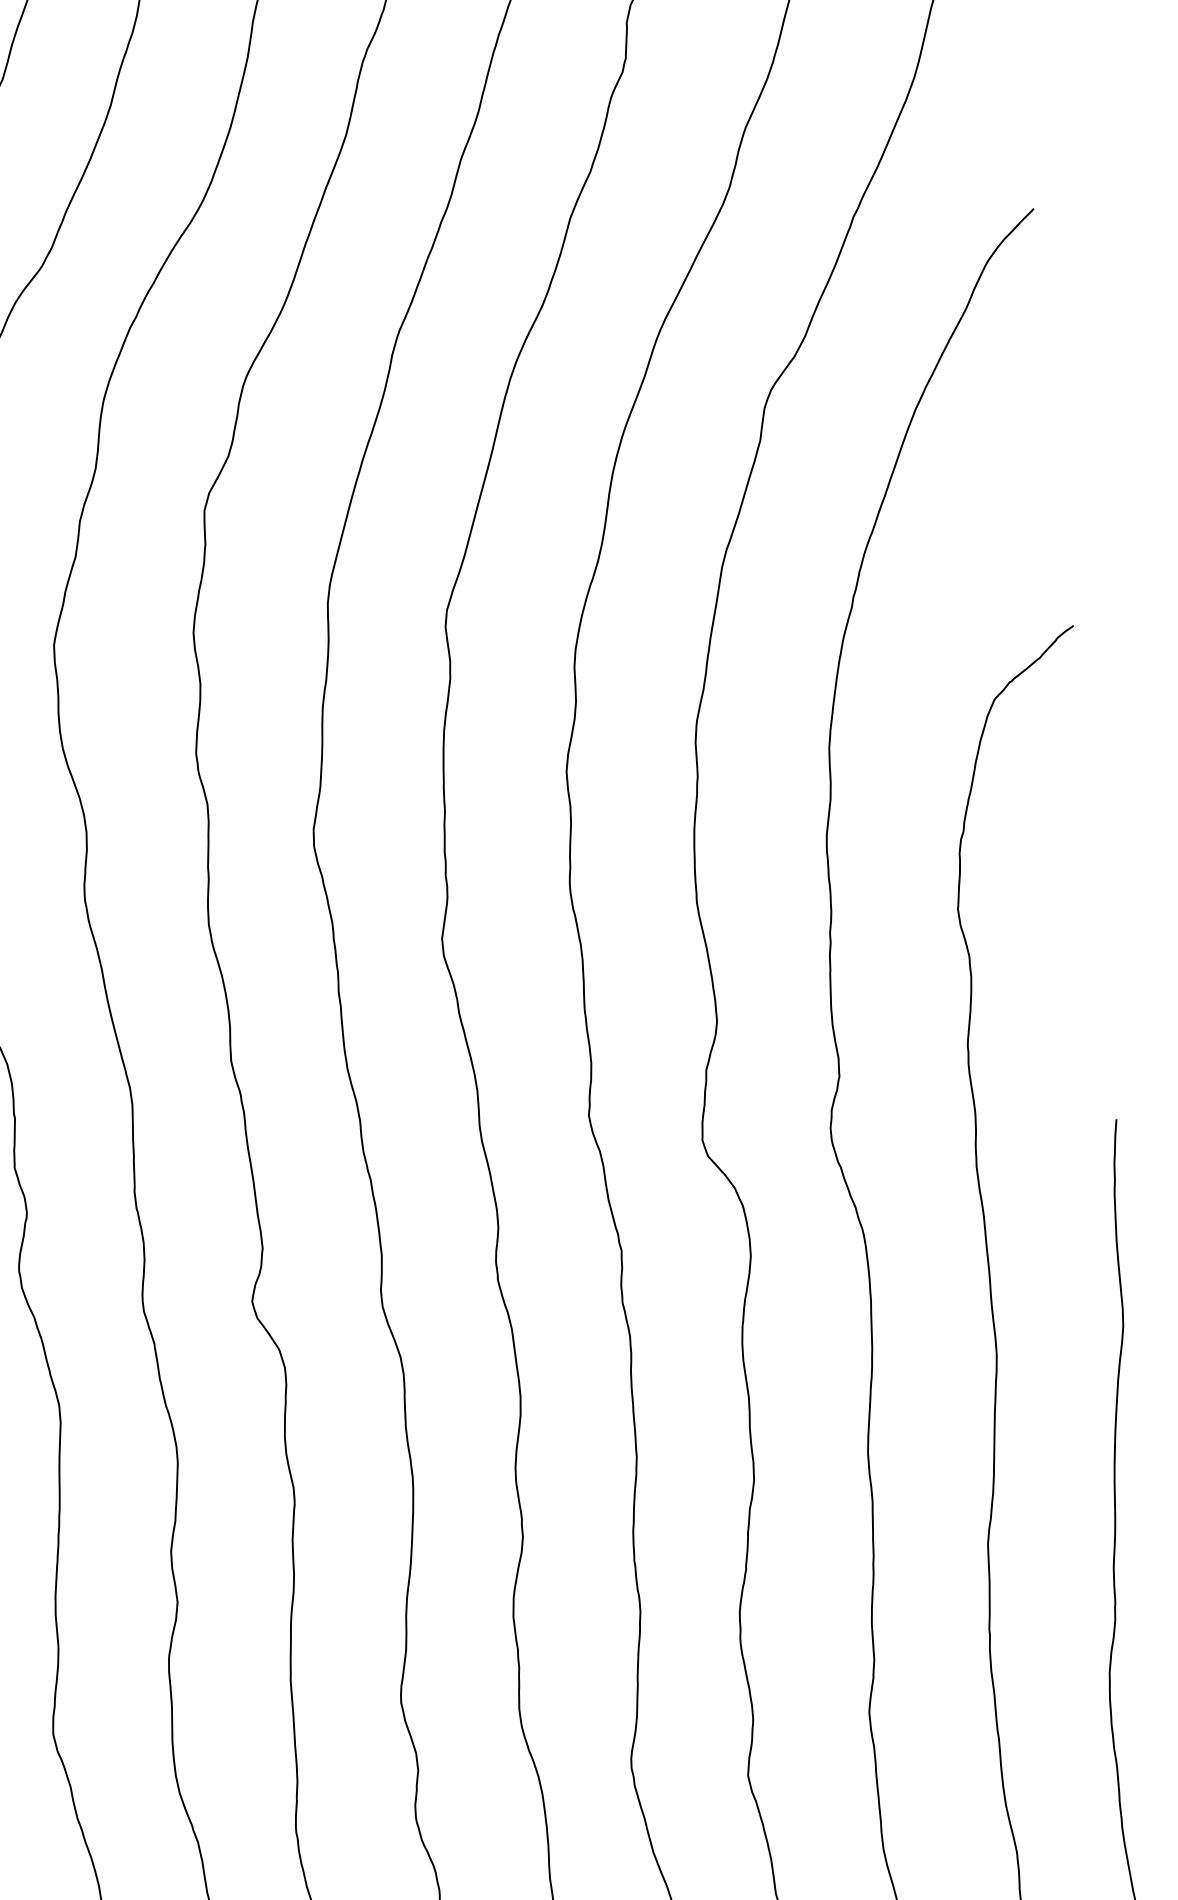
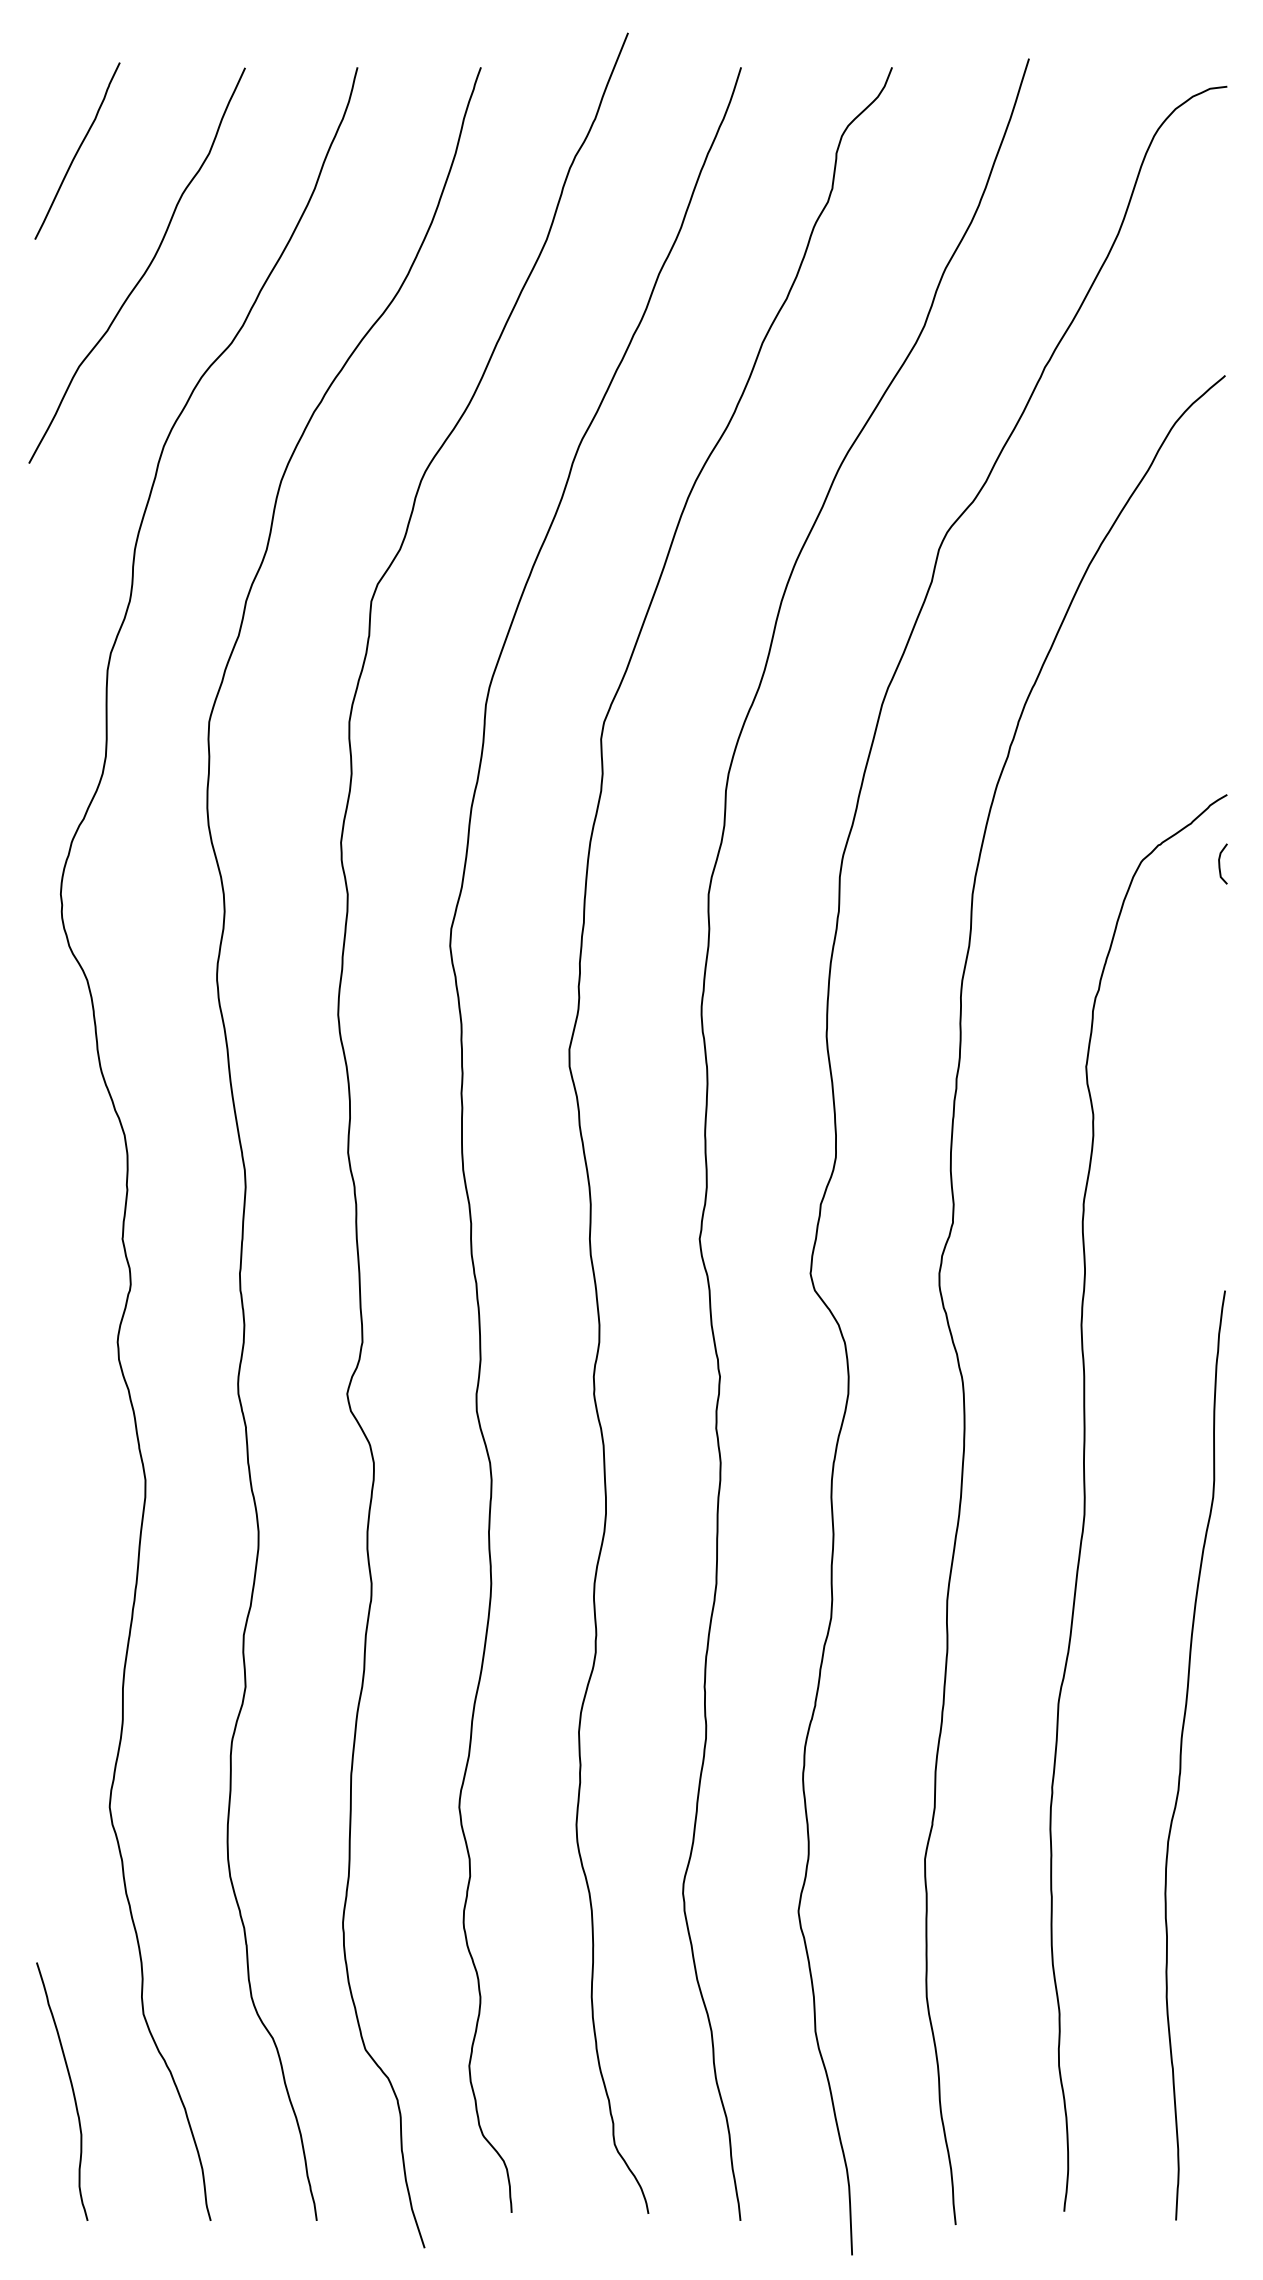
curve: (1073, 694) -> (1220, 863), added

